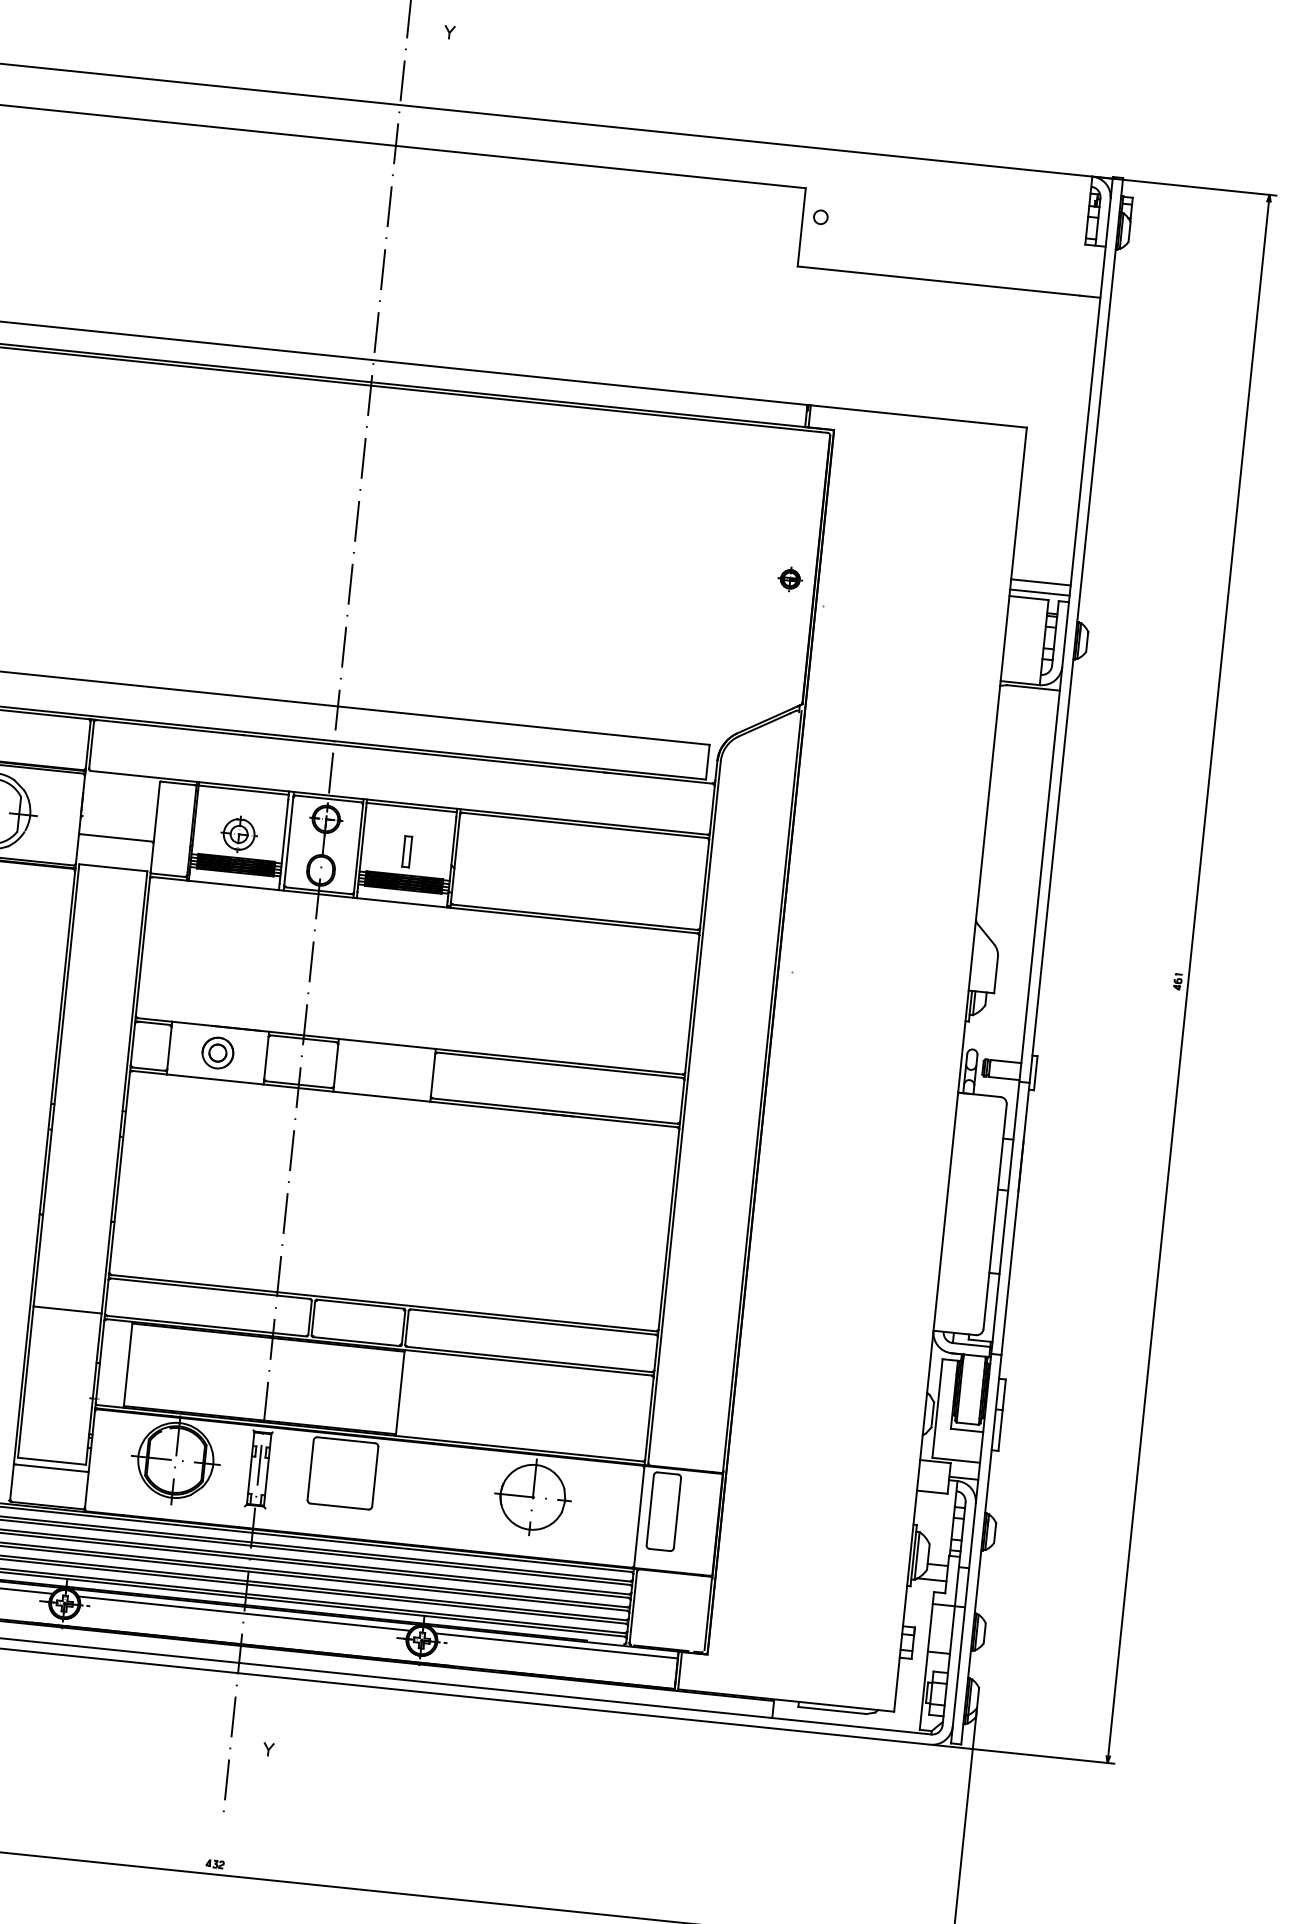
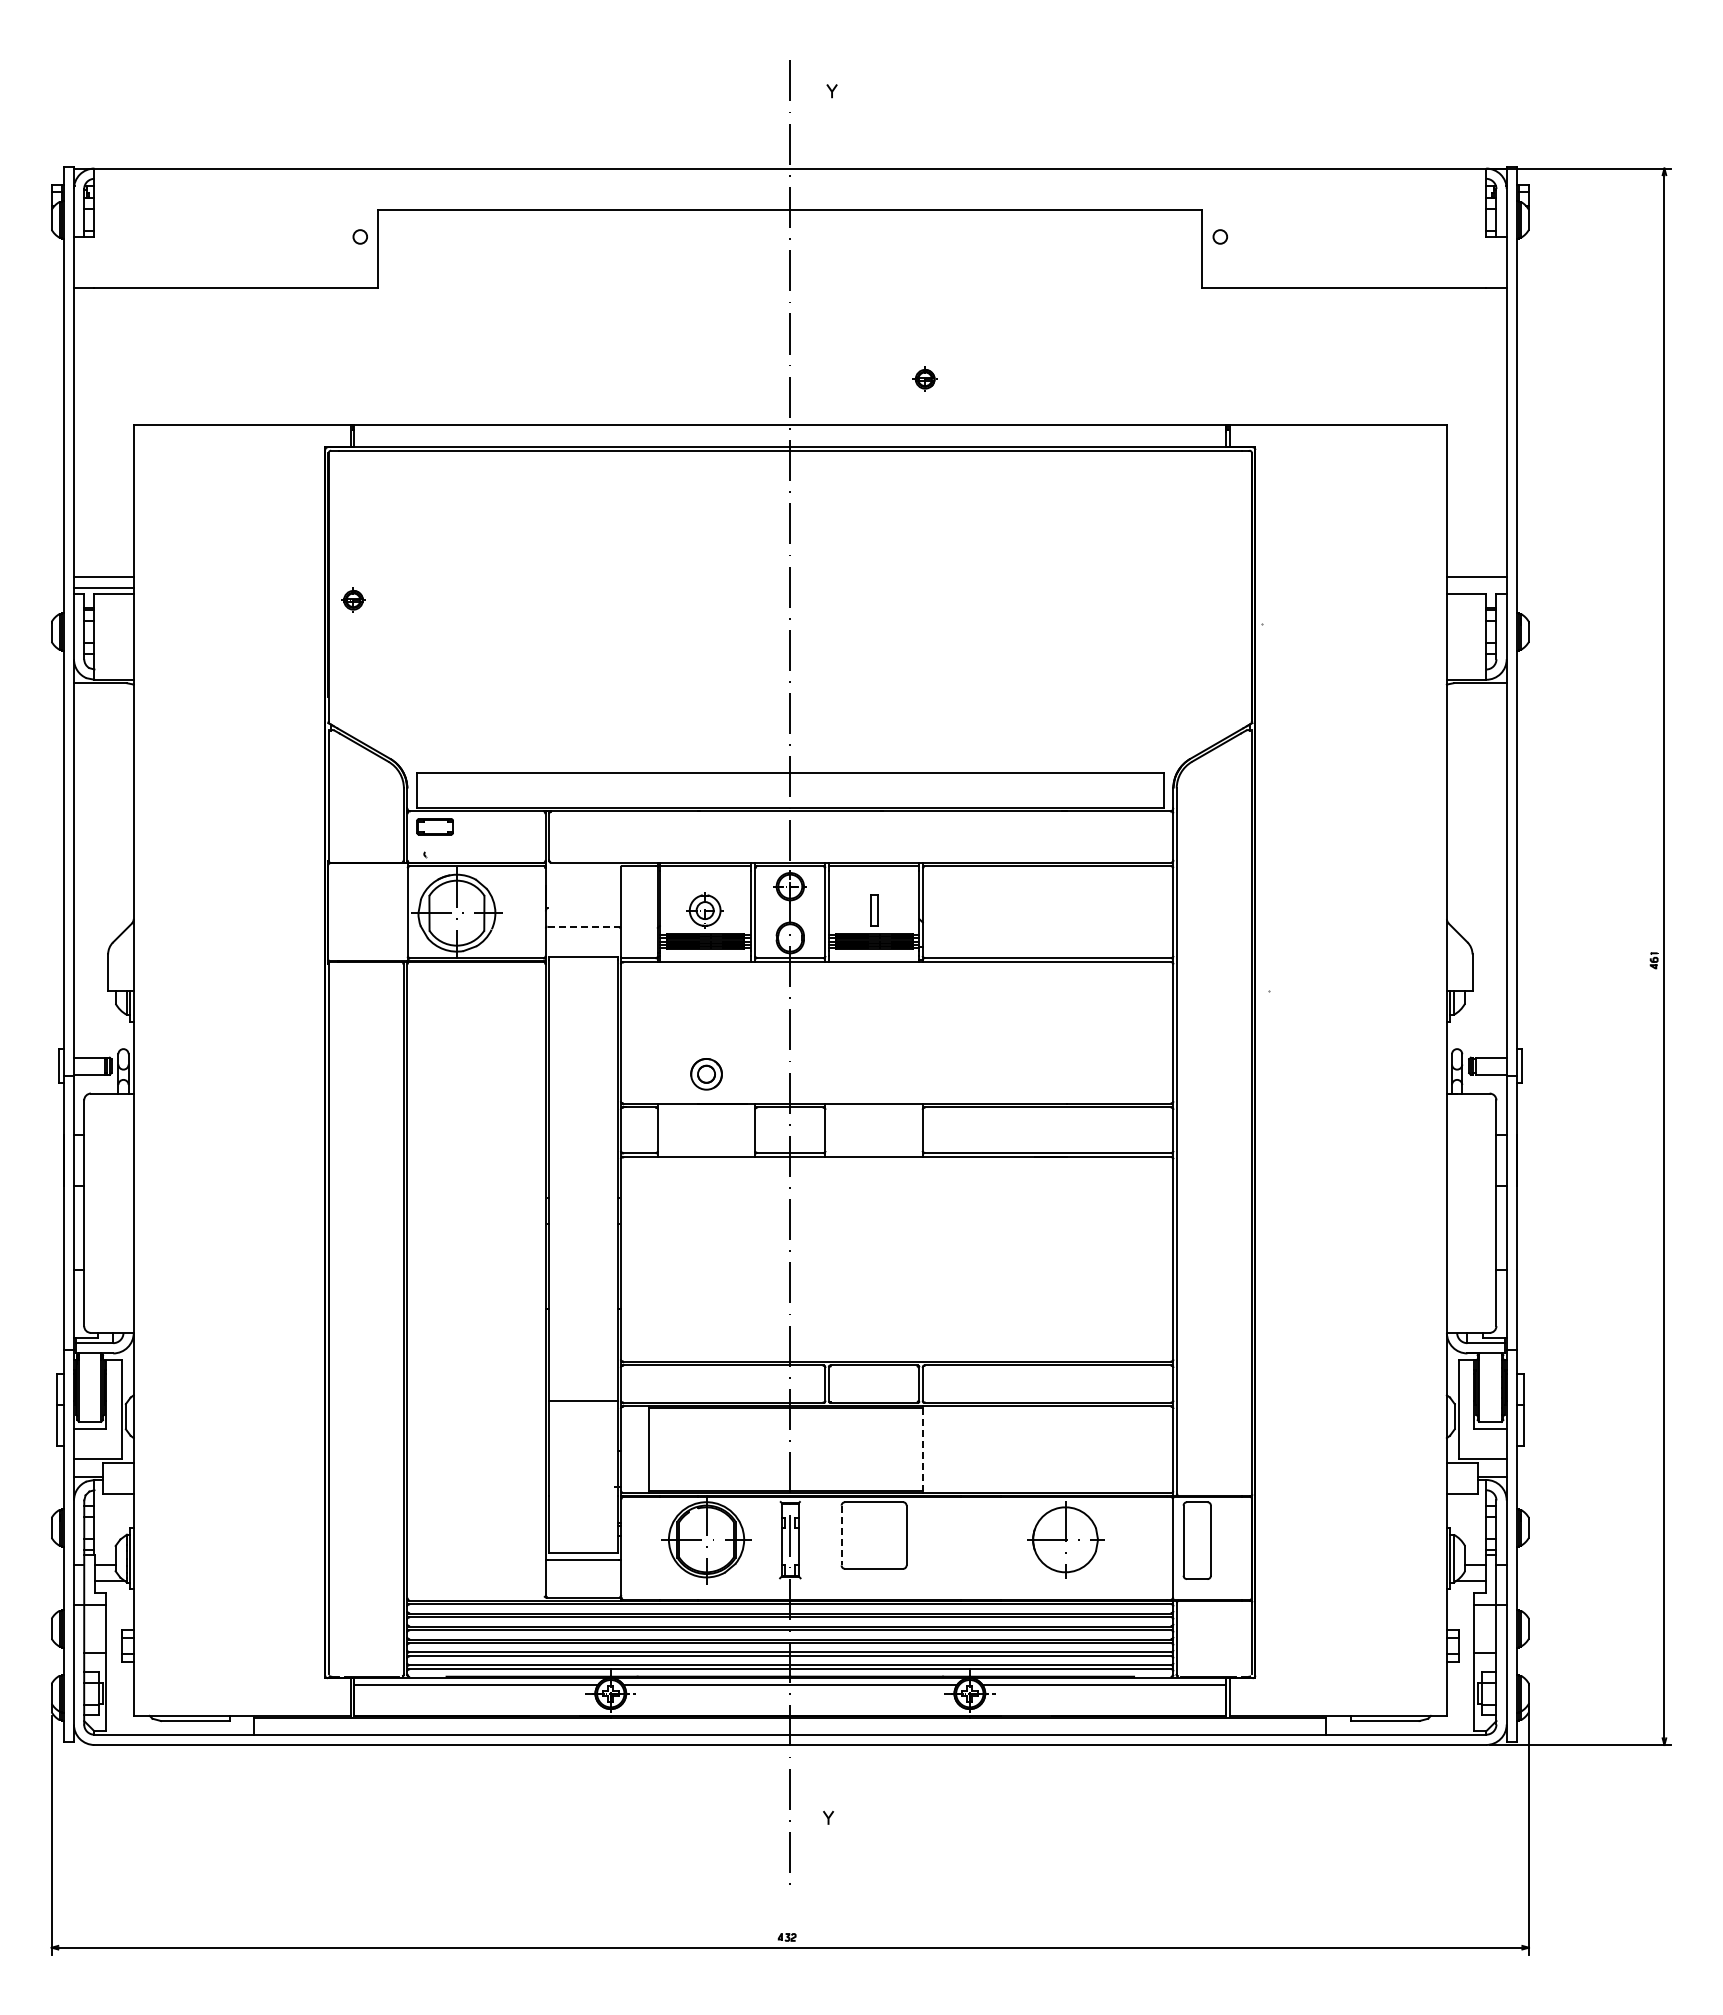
part: (789, 578) -> (924, 378), moved
line: (1039, 592) -> (1476, 587), removed
line: (117, 837) -> (584, 926), solid -> dashed
part: (217, 1053) -> (706, 1074), moved
line: (399, 1393) -> (922, 1450), solid -> dashed
line: (310, 1470) -> (841, 1535), solid -> dashed

